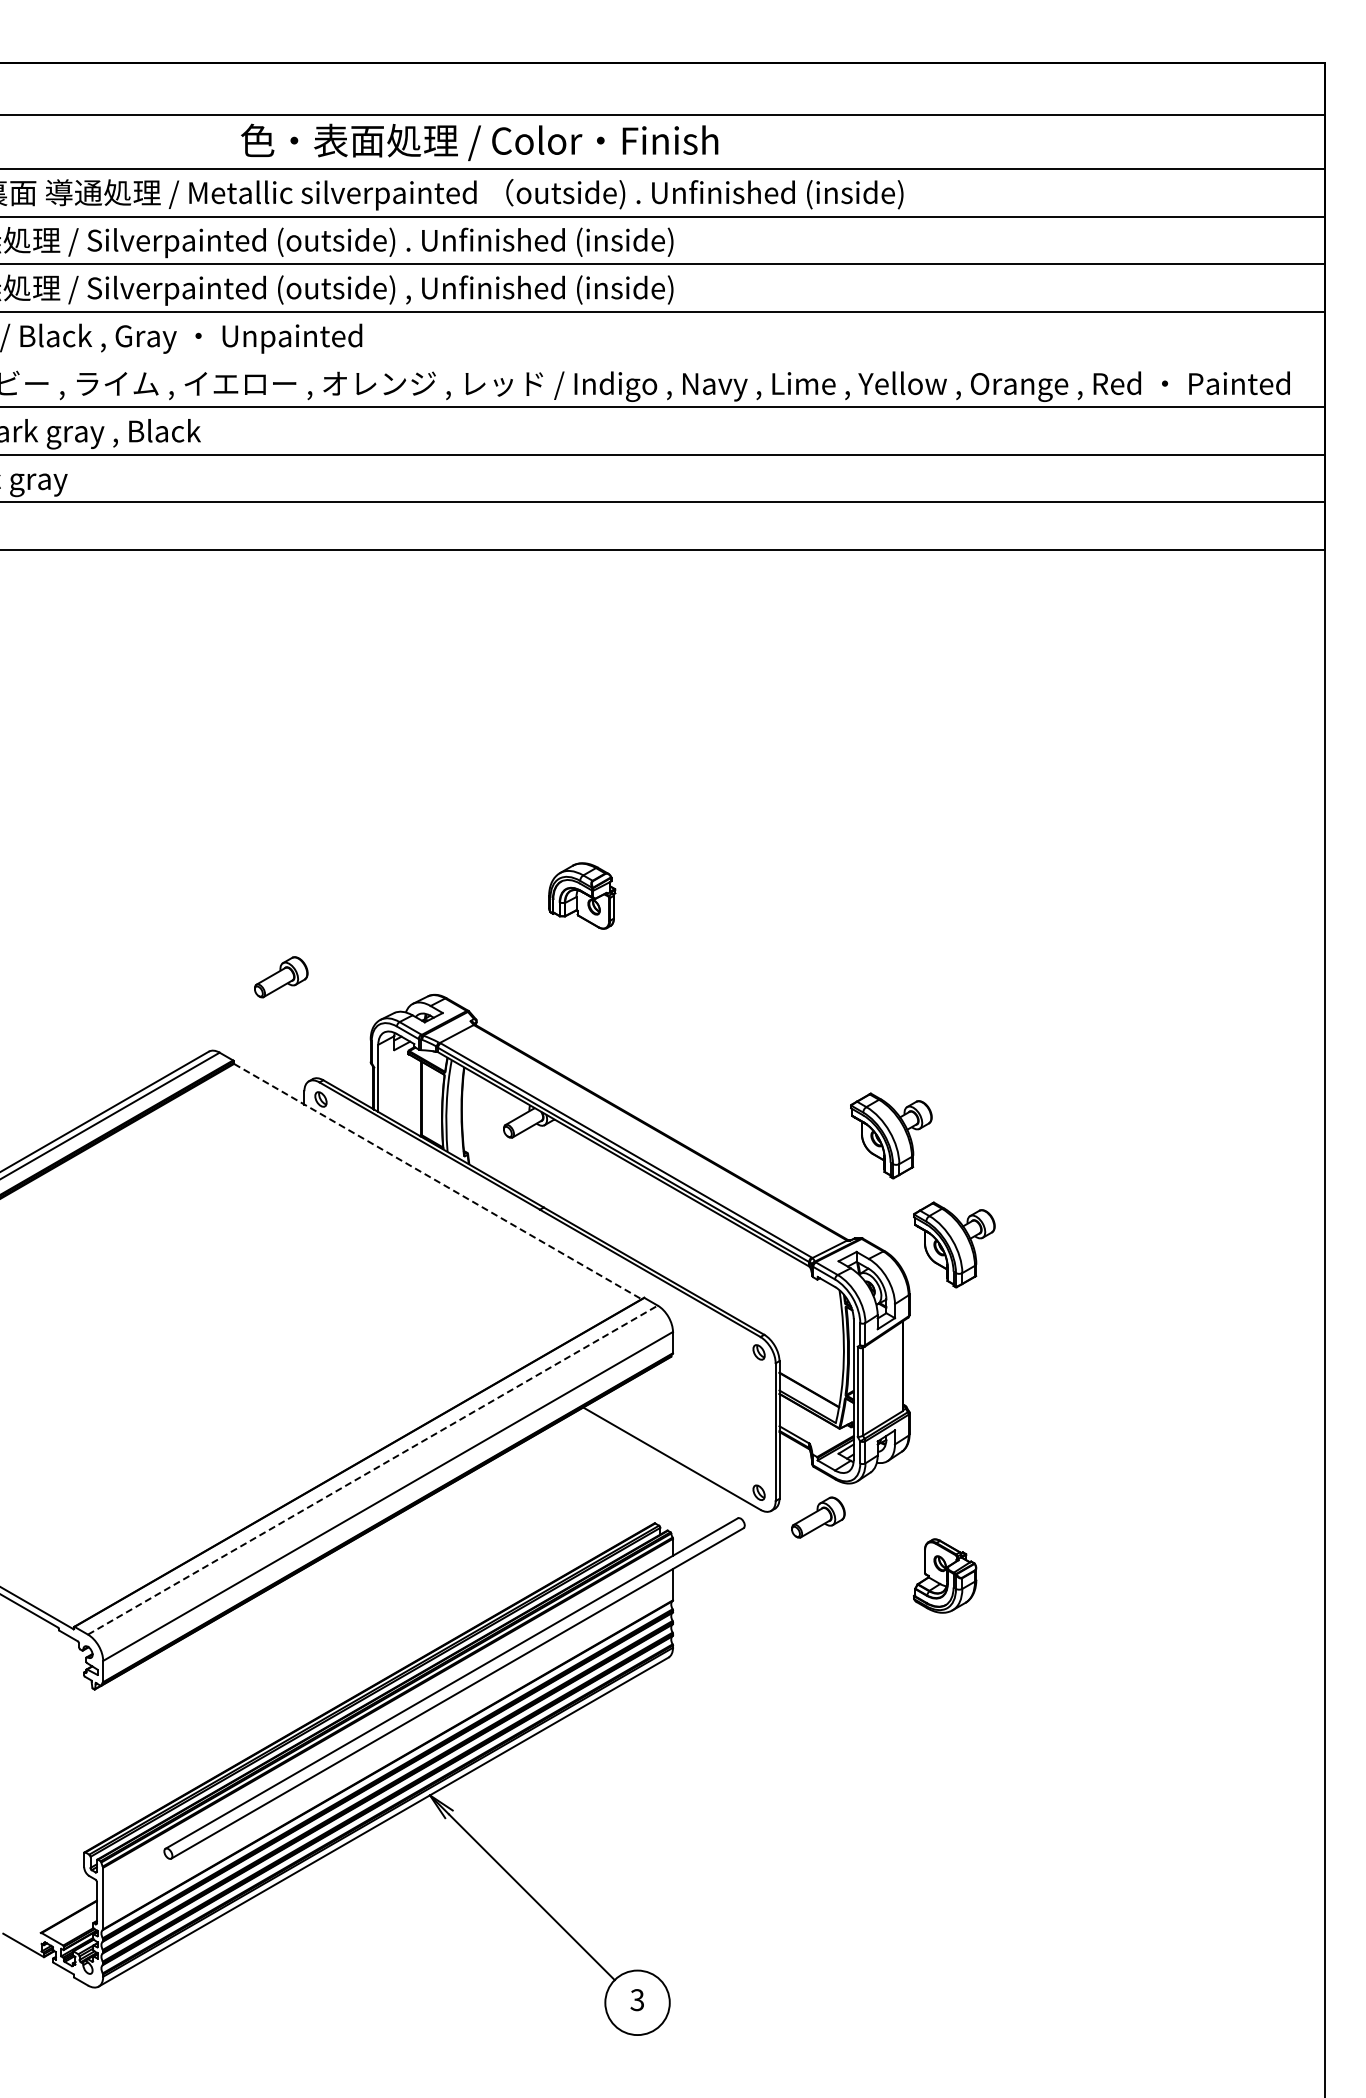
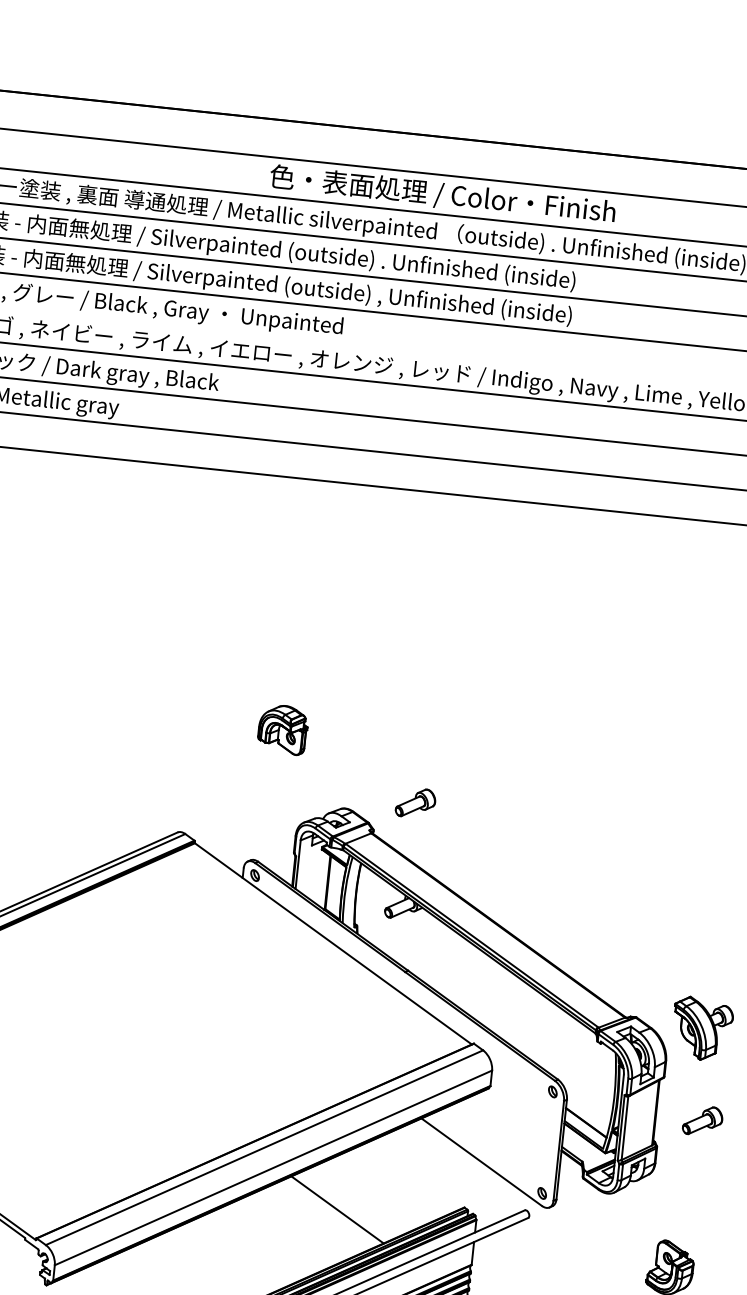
part: (582, 895) -> (283, 729), moved
part: (281, 977) -> (415, 803), moved
part: (891, 1135) -> (665, 945), removed
line: (438, 1181) -> (333, 943), dashed -> solid
line: (372, 1470) -> (264, 1147), dashed -> solid
part: (818, 1517) -> (702, 1120), moved
line: (481, 1544) -> (337, 1209), added

